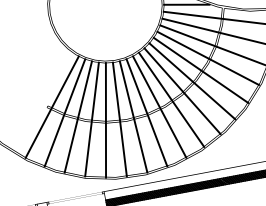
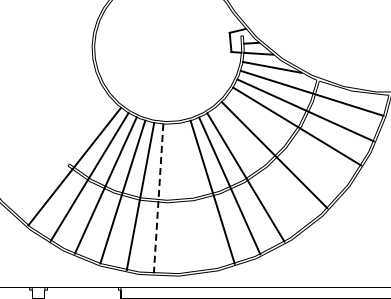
line: (208, 58) -> (286, 141), removed
line: (192, 81) -> (260, 167), removed
line: (146, 112) -> (194, 196), removed
line: (133, 116) -> (176, 198), removed
line: (119, 119) -> (158, 198), solid -> dashed

